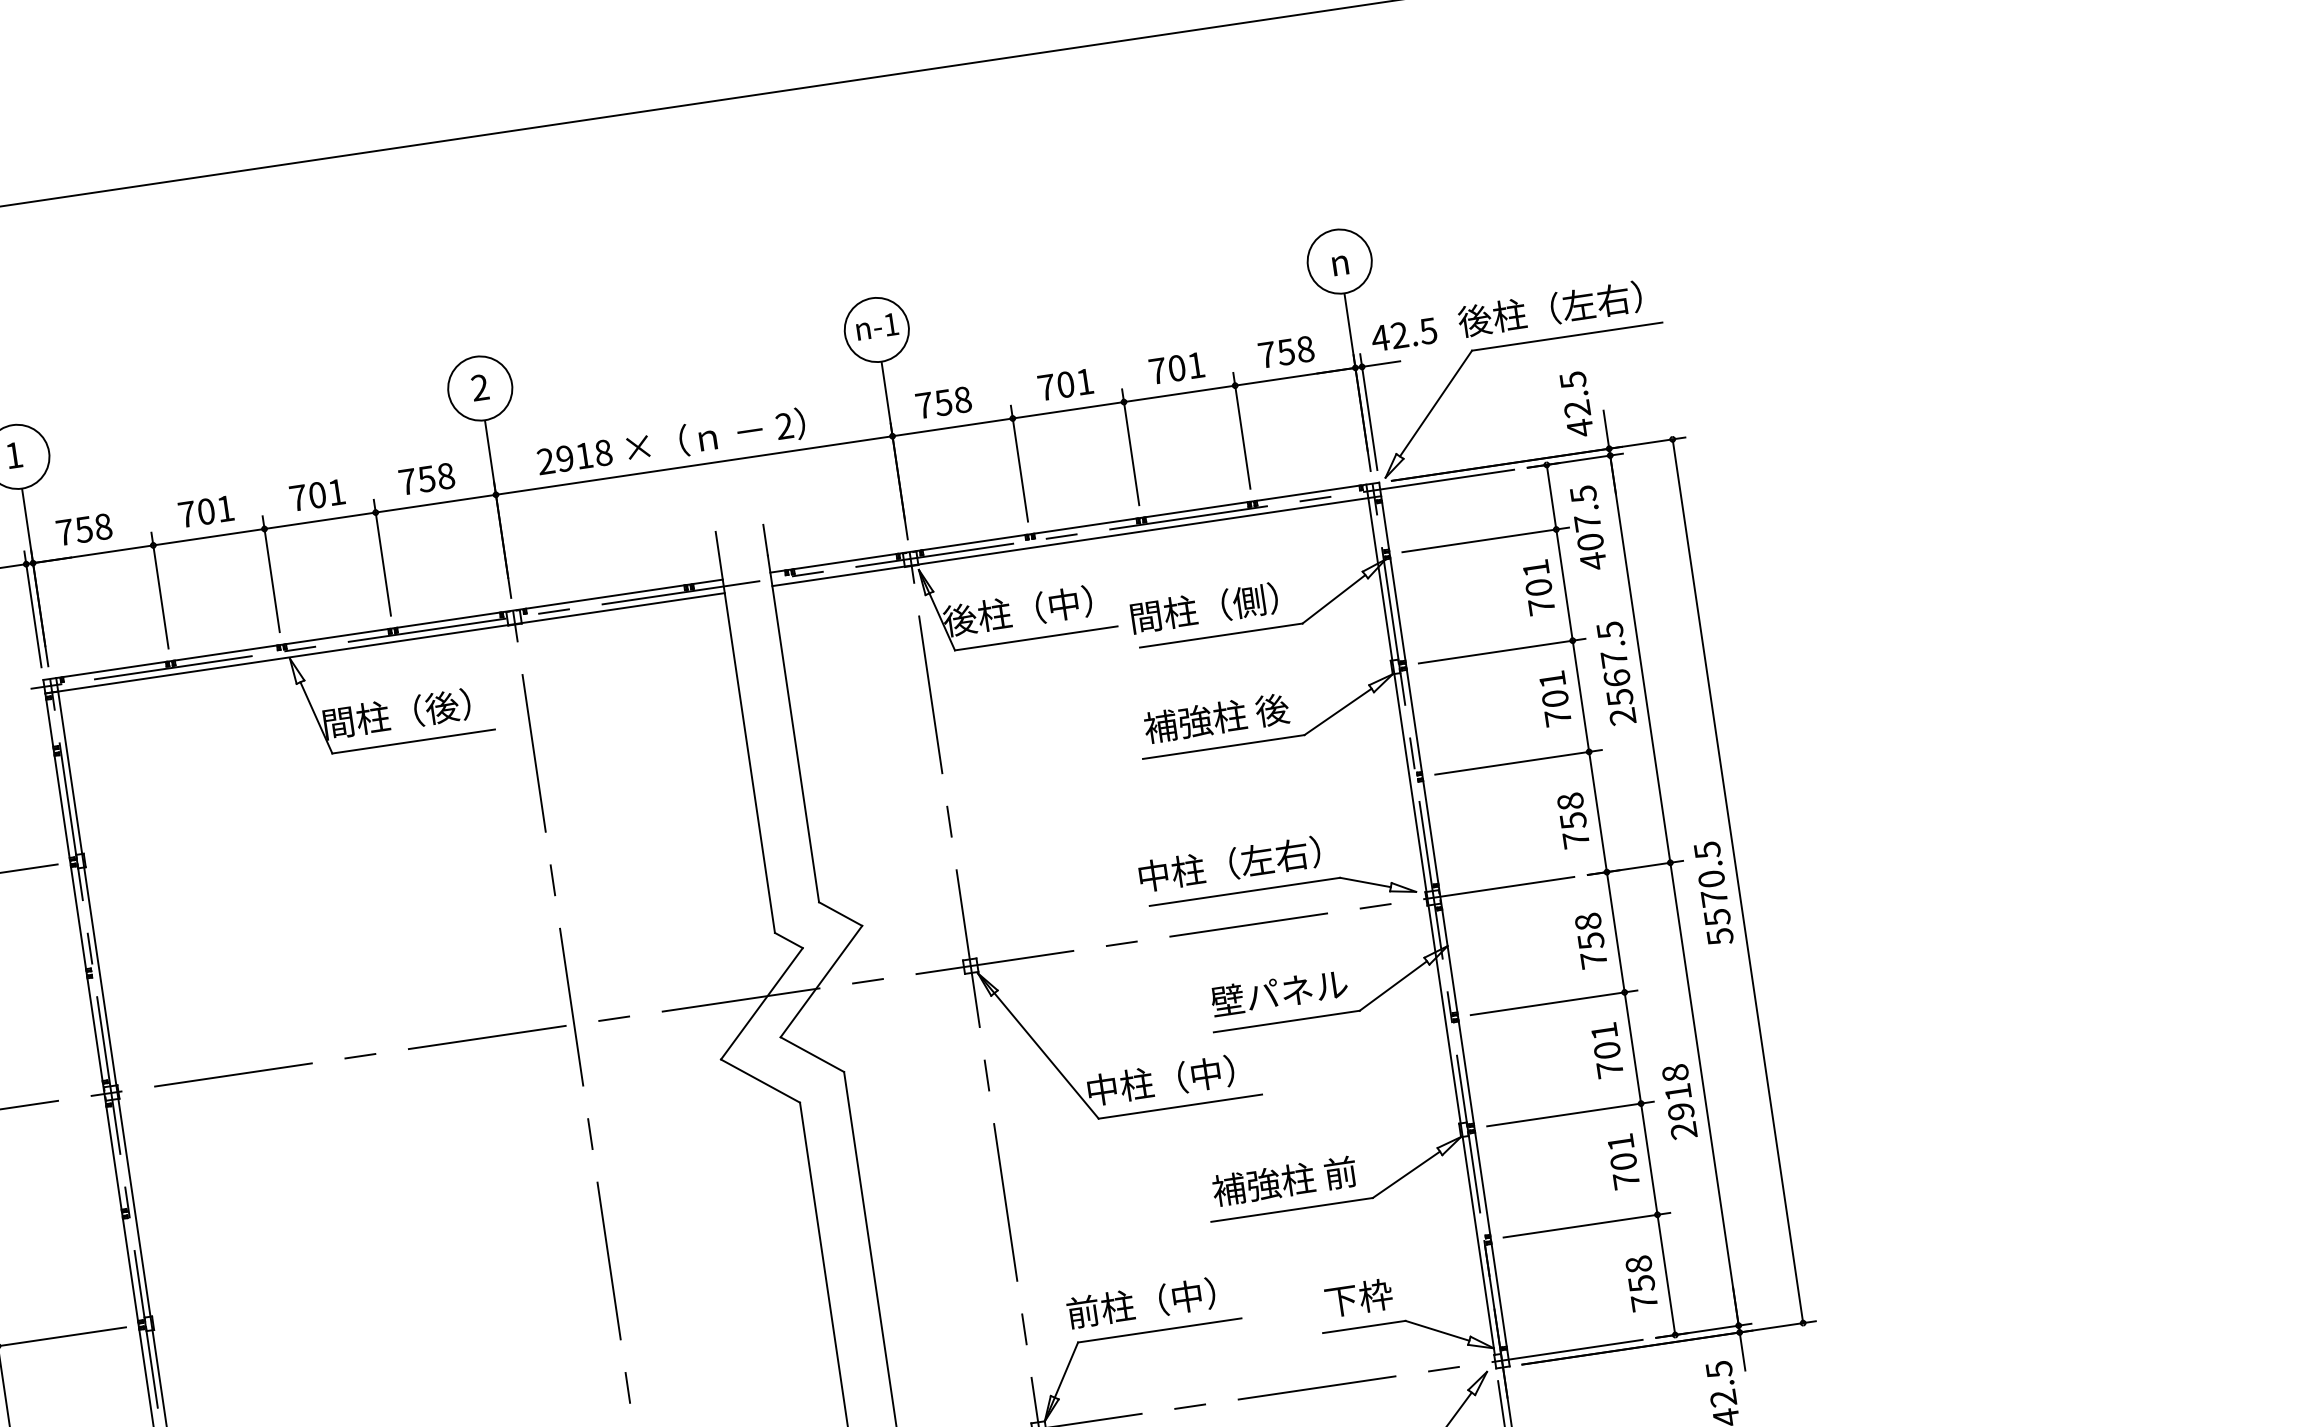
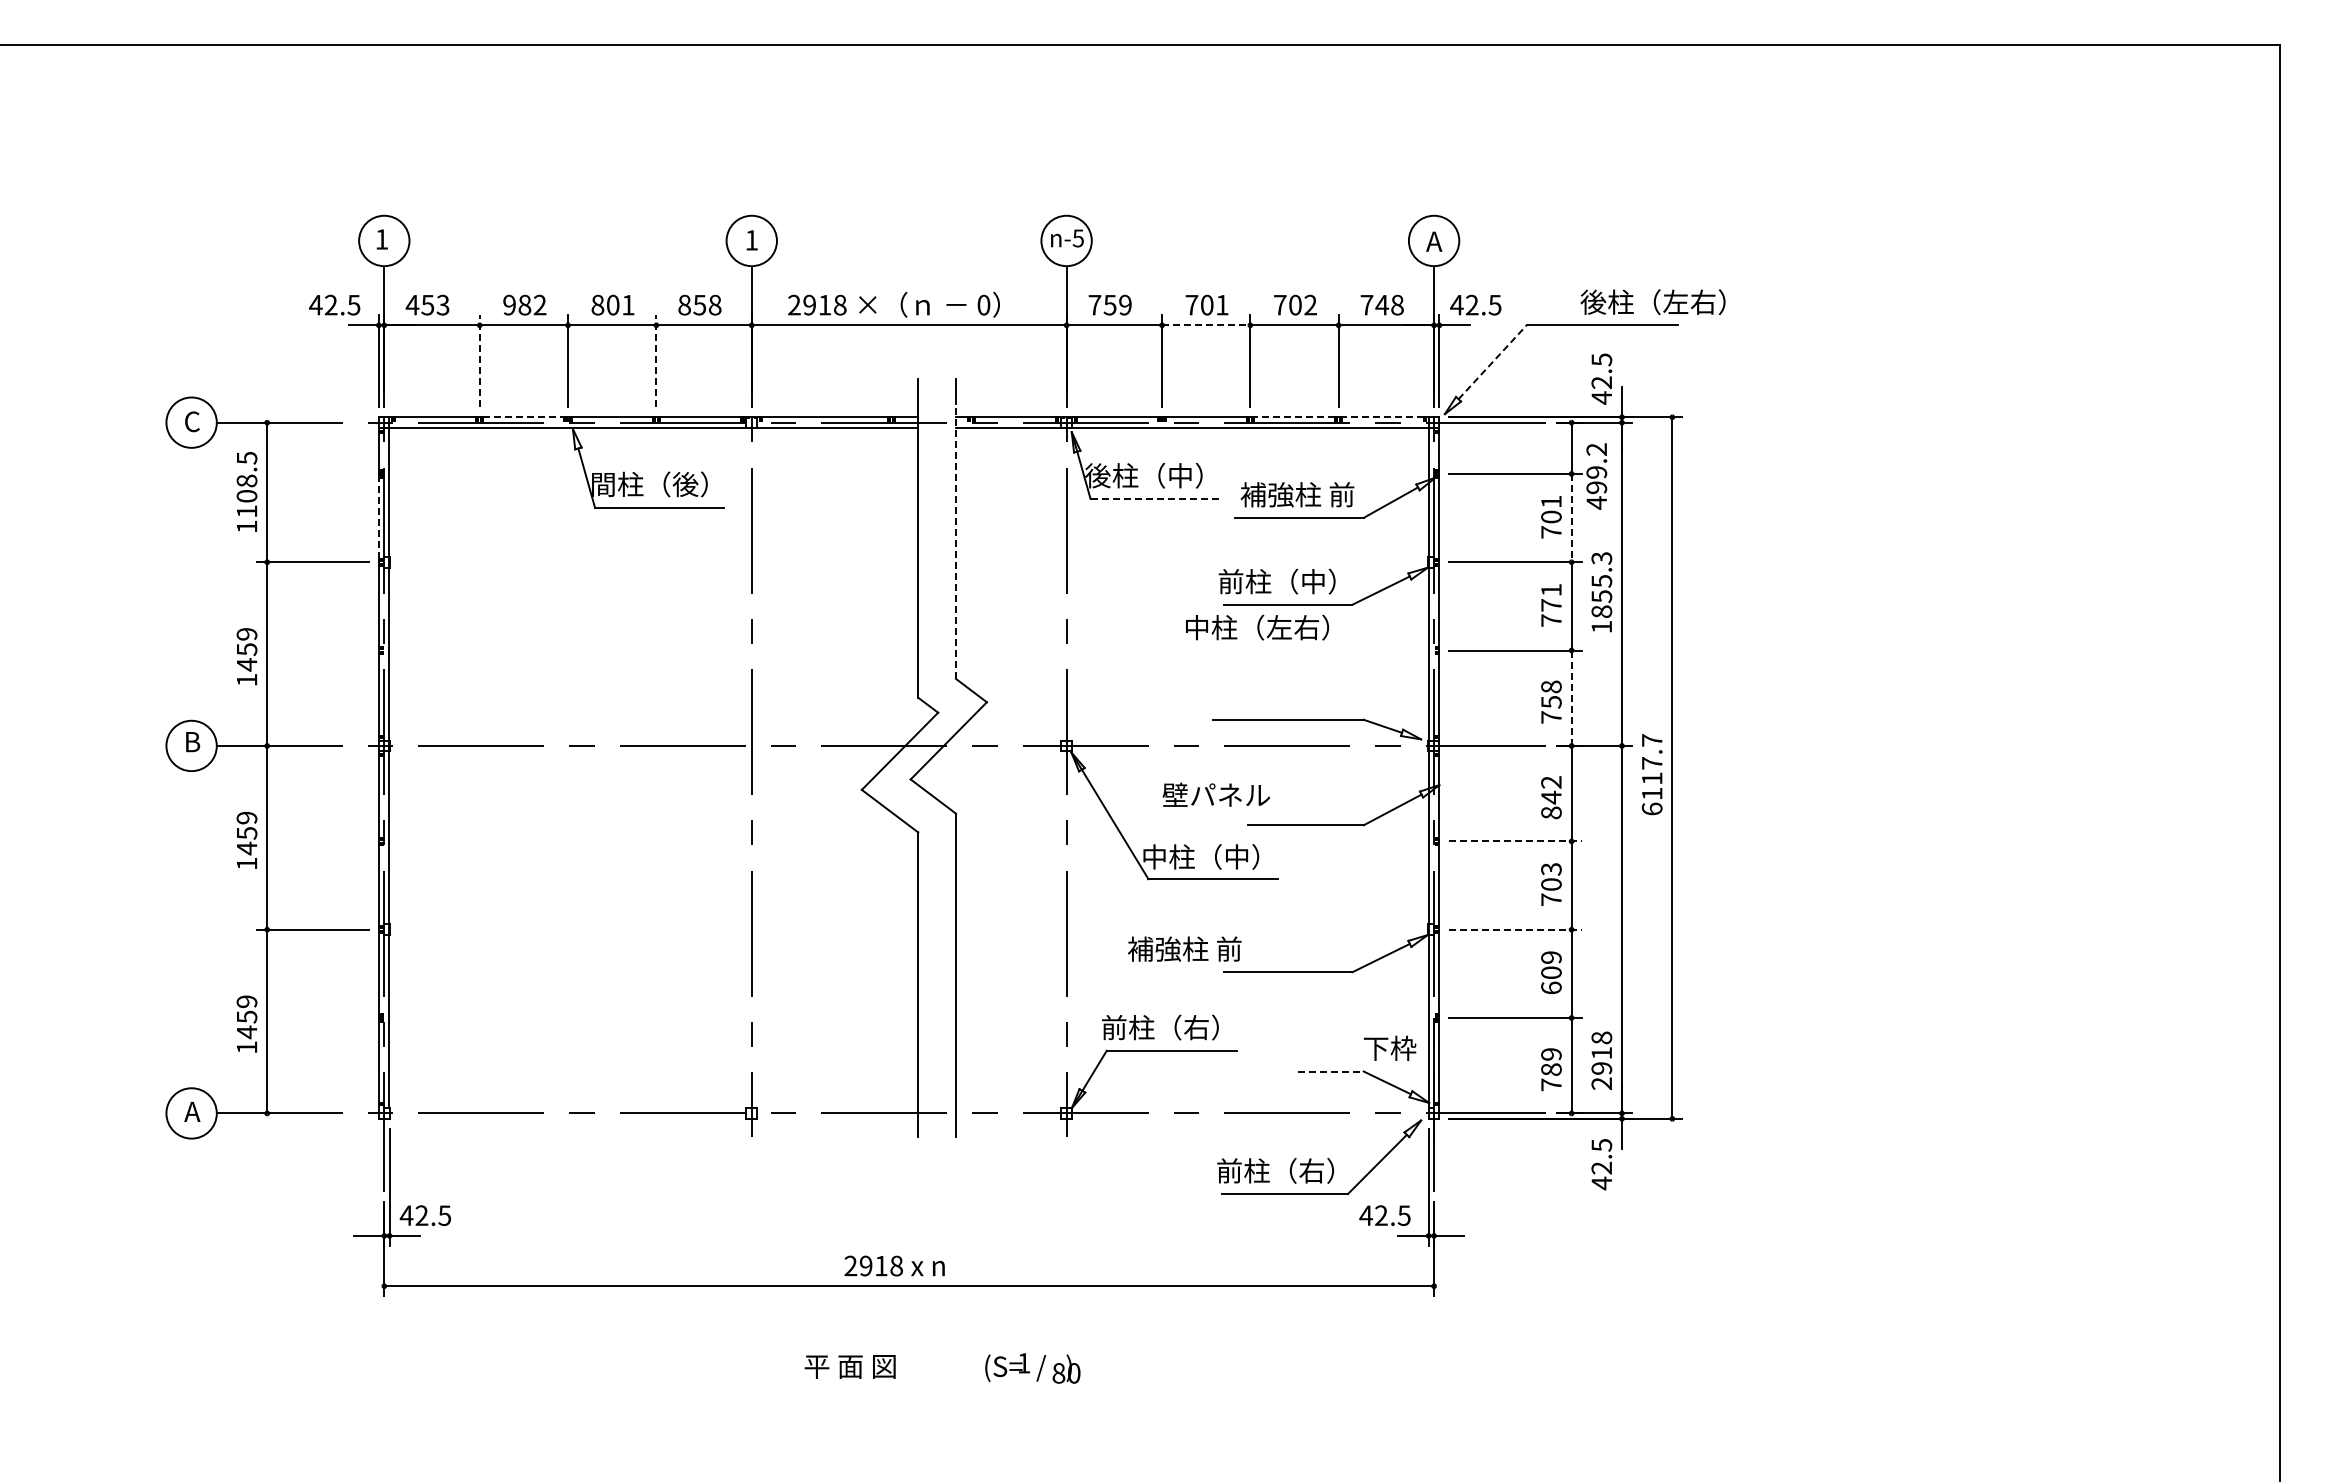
text: (1340, 262) -> (1434, 241), n -> A
text: (1549, 309) -> (1652, 302), moved
text: (890, 324) -> (1077, 238), n-1 -> n-5
text: (1285, 352) -> (1381, 305), 758 -> 748
text: (1195, 364) -> (1310, 304), 701 -> 702
text: (479, 387) -> (751, 240), 2 -> 1
text: (962, 399) -> (1125, 304), 758 -> 759
line: (1435, 402) -> (1492, 361), solid -> dashed
line: (1068, 410) -> (1206, 325), solid -> dashed
text: (783, 425) -> (983, 304), 2 -> 0
text: (407, 481) -> (684, 304), 758 -> 858
line: (1307, 493) -> (1382, 417), solid -> dashed
text: (297, 497) -> (597, 304), 701 -> 801
line: (1196, 509) -> (1294, 417), solid -> dashed
text: (205, 510) -> (524, 304), 701 -> 982
text: (1586, 518) -> (1596, 468), 407.5 -> 499.2
text: (83, 528) -> (427, 304), 758 -> 453
line: (382, 558) -> (656, 361), solid -> dashed
line: (1564, 585) -> (1571, 518), solid -> dashed
line: (159, 591) -> (479, 361), solid -> dashed
text: (1208, 607) -> (1292, 494), 間柱（側） -> 補強柱 前
line: (1036, 637) -> (1155, 498), solid -> dashed
line: (225, 653) -> (523, 417), solid -> dashed
text: (1616, 673) -> (1601, 592), 2567.5 -> 1855.3
text: (1555, 698) -> (1551, 605), 701 -> 771
text: (1209, 719) -> (1280, 581), 補強柱 後 -> 前柱（中）
line: (794, 729) -> (956, 541), solid -> dashed
line: (61, 806) -> (378, 517), solid -> dashed
line: (1597, 812) -> (1571, 698), solid -> dashed
text: (1229, 864) -> (1257, 627), moved
text: (1712, 893) -> (1651, 774), 5570.5 -> 6117.7
text: (1591, 940) -> (1551, 797), 758 -> 842
text: (1278, 992) -> (1215, 794), moved
line: (1555, 1002) -> (1516, 841), solid -> dashed
text: (1604, 1031) -> (1551, 869), 701 -> 703
text: (1679, 1101) -> (1601, 1060), moved
line: (1571, 1113) -> (1516, 929), solid -> dashed
text: (1623, 1161) -> (1551, 972), 701 -> 609
text: (1284, 1180) -> (1184, 948), moved
text: (1640, 1274) -> (1551, 1062), 758 -> 789
text: (1186, 1296) -> (1196, 1027), 前柱（中） -> 前柱（右）
text: (1358, 1297) -> (1389, 1047), moved
line: (1363, 1327) -> (1330, 1071), solid -> dashed

